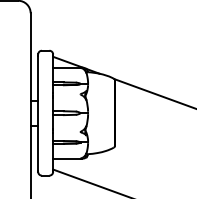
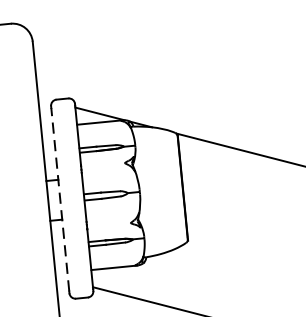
line: (38, 113) -> (60, 200), solid -> dashed

